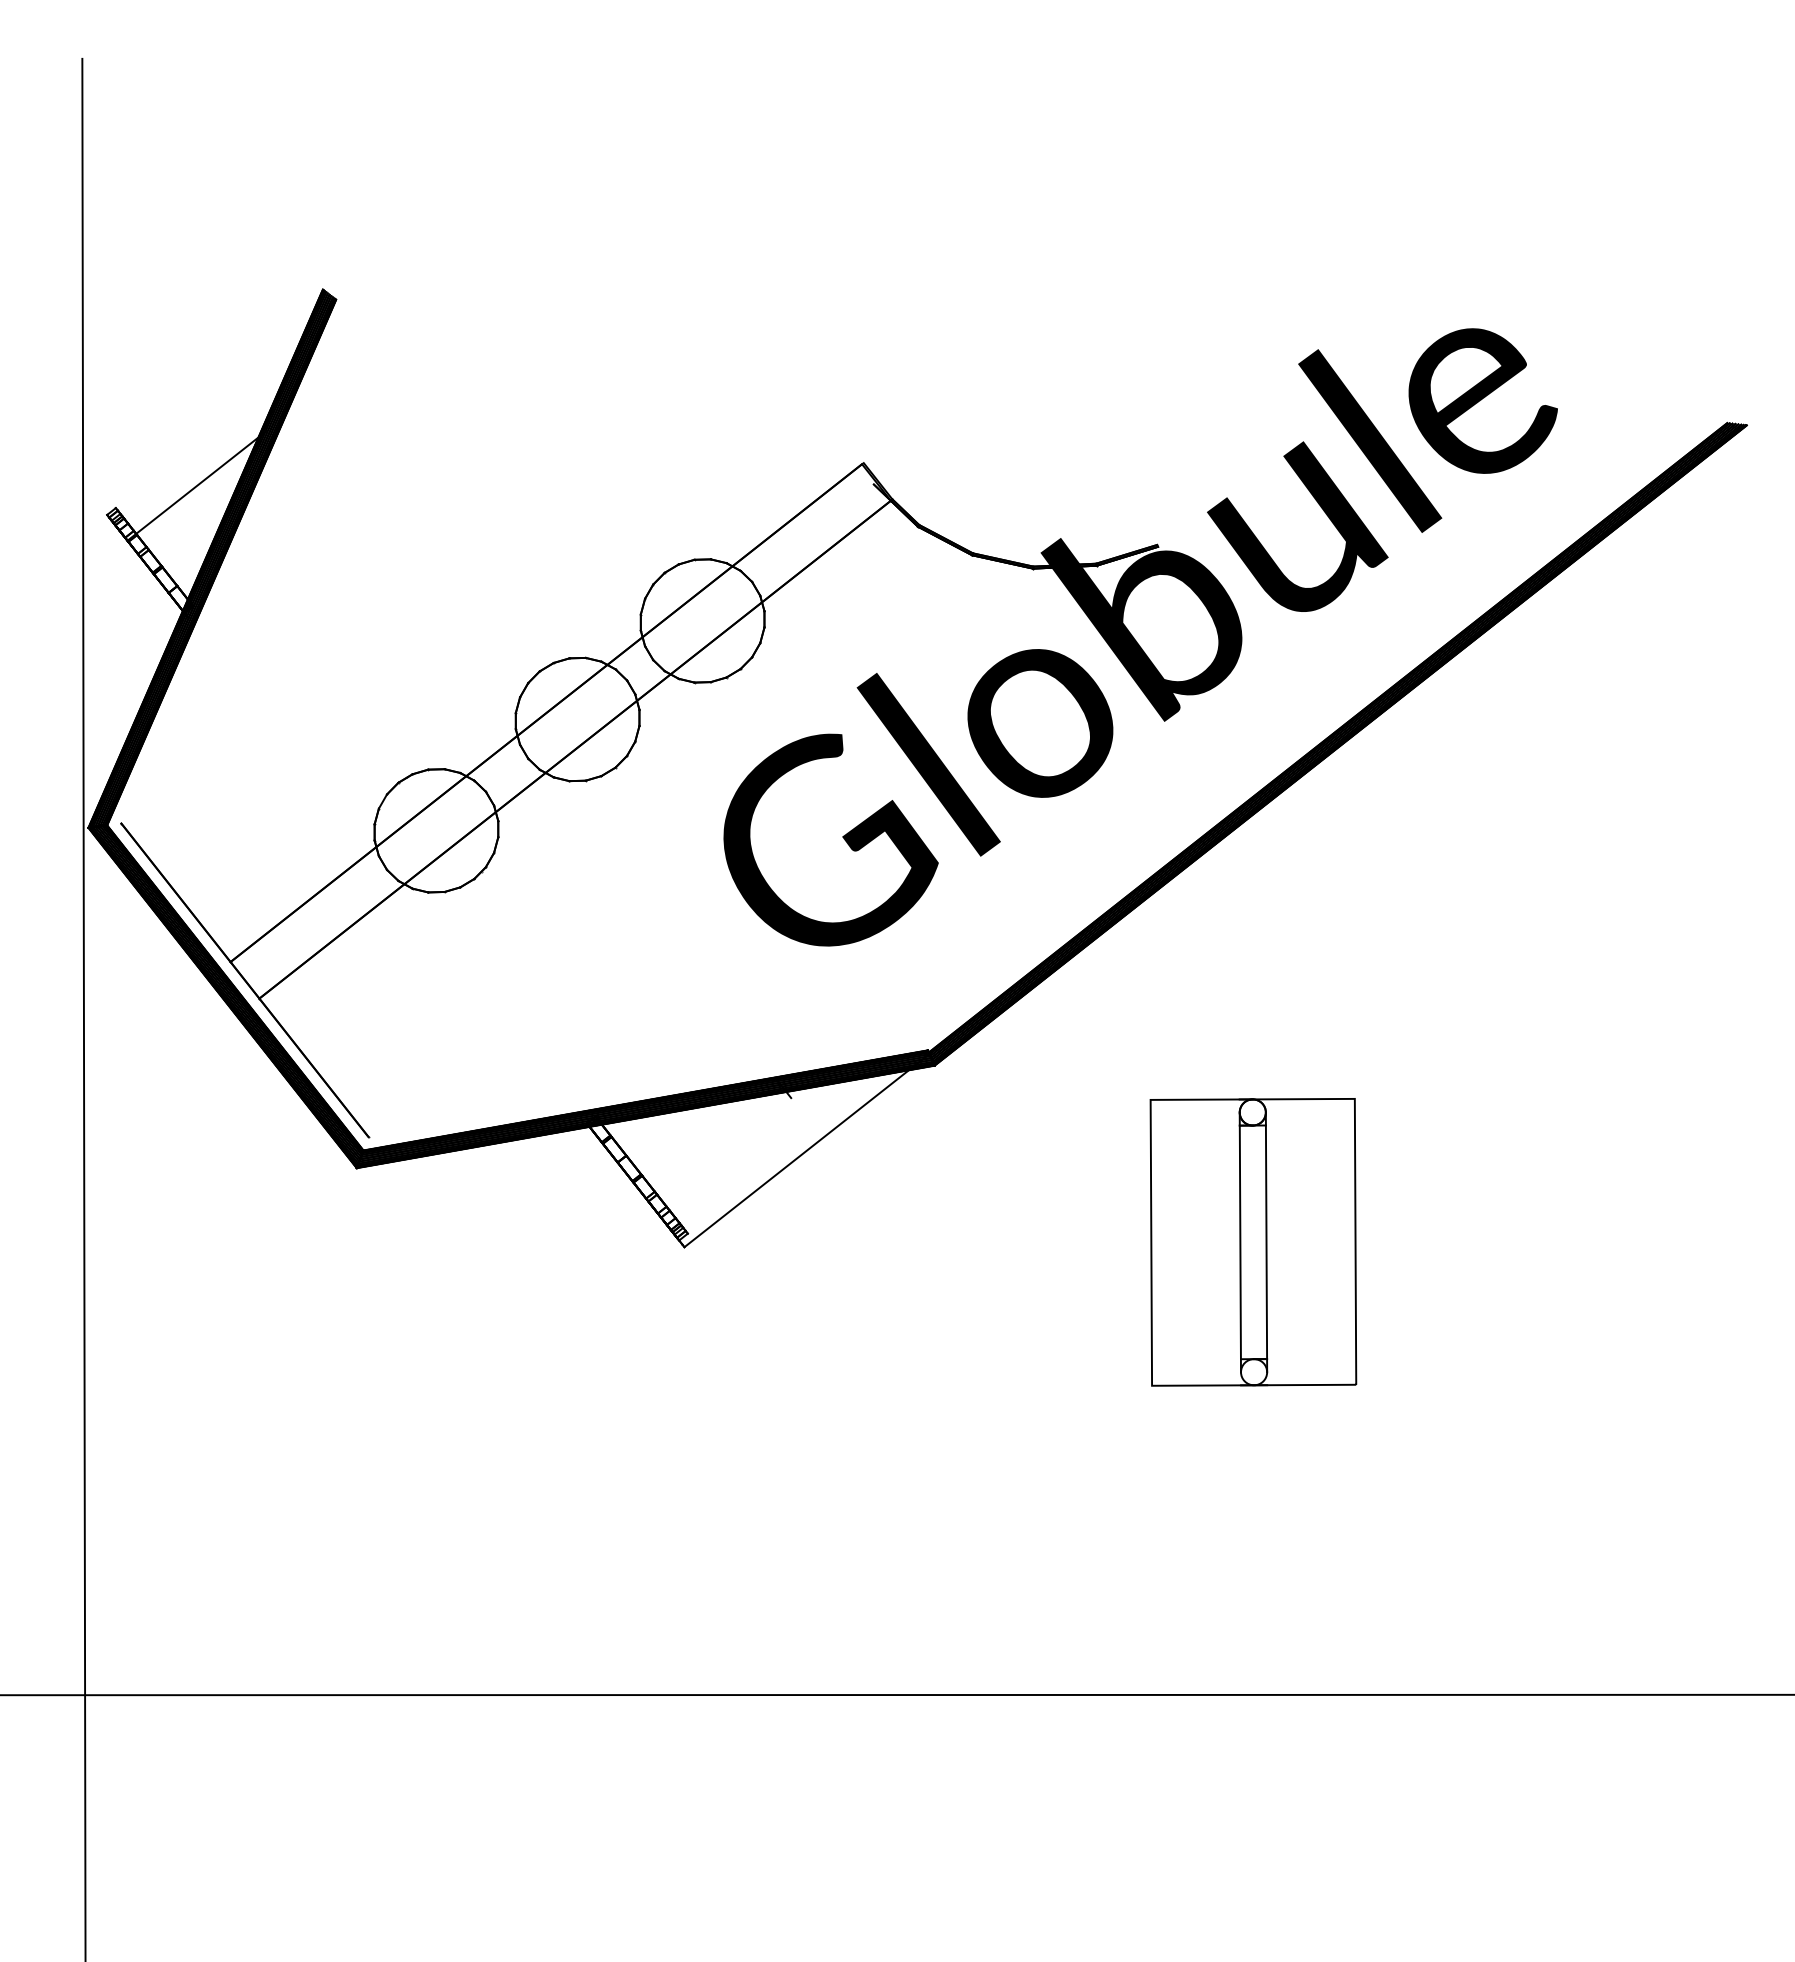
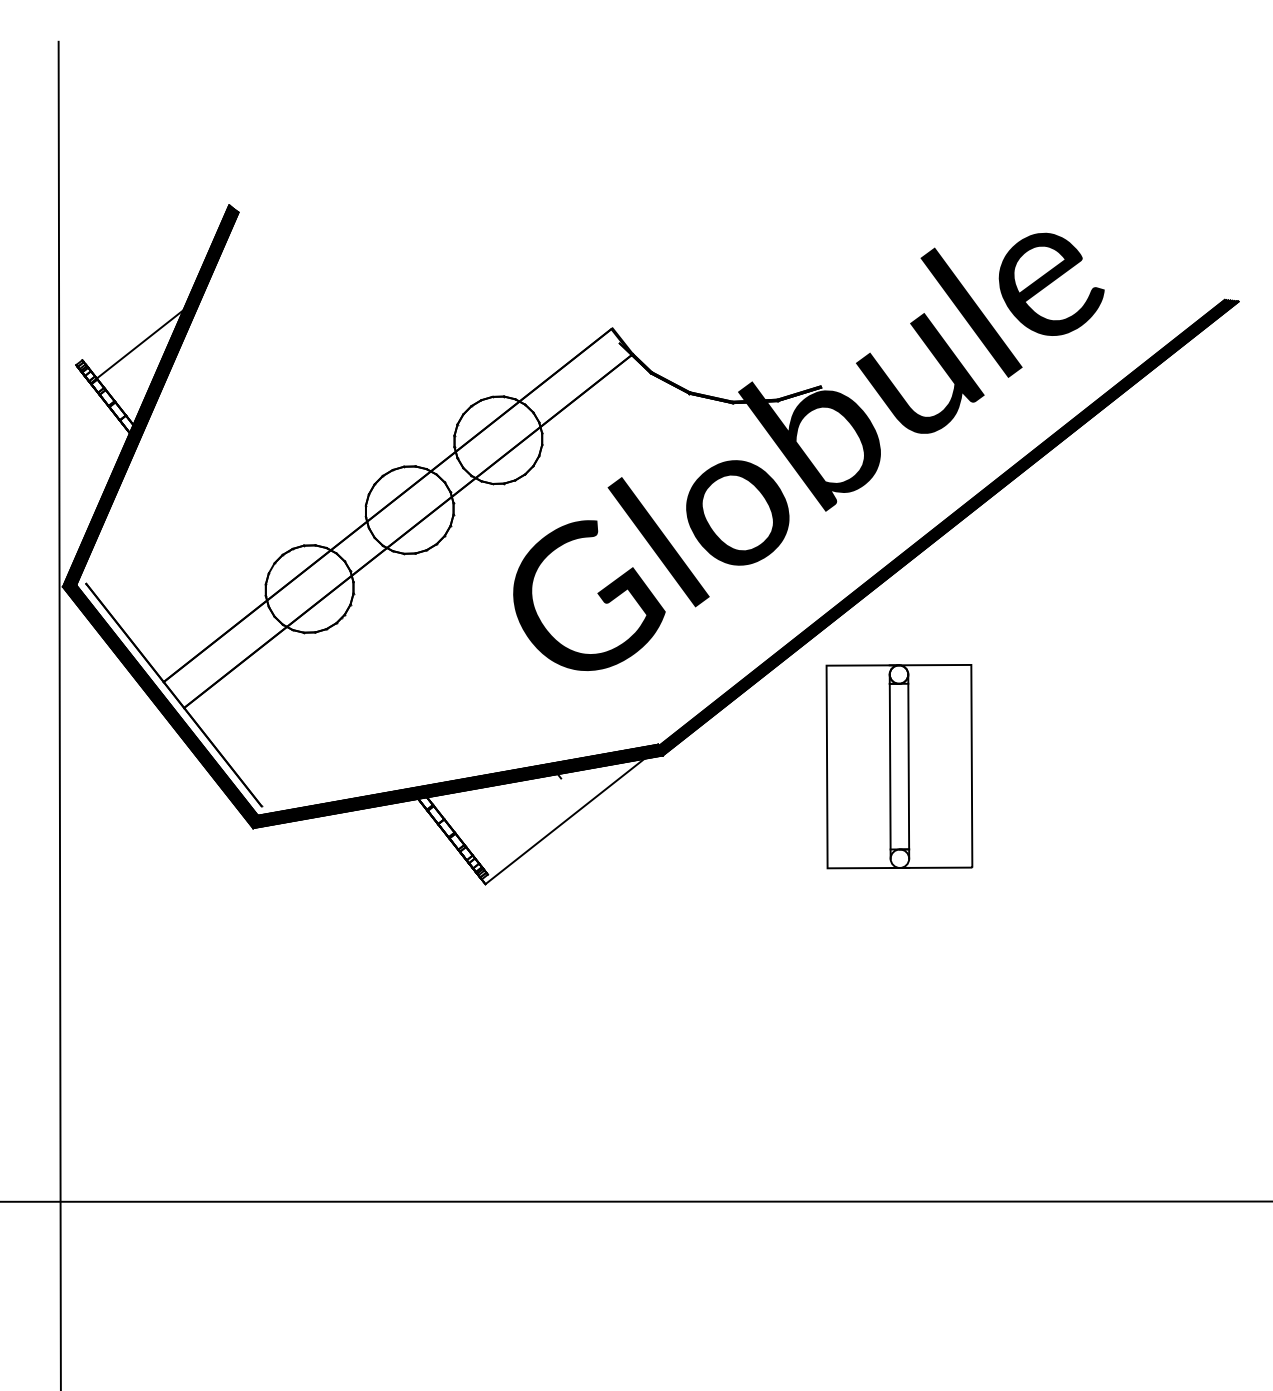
part: (1253, 1242) -> (899, 766), moved

